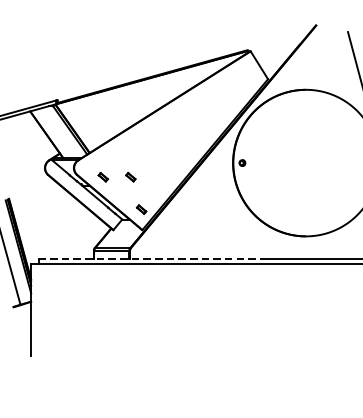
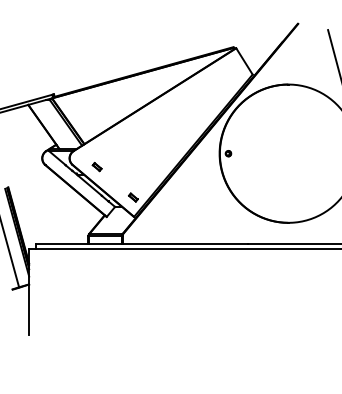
part: (130, 177) -> (122, 167), removed
line: (151, 259) -> (142, 244), dashed -> solid

